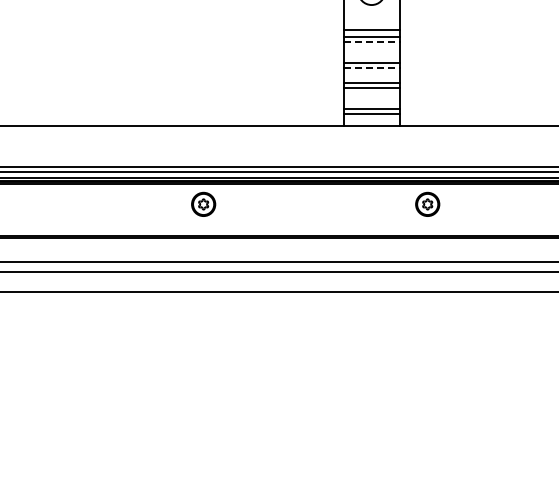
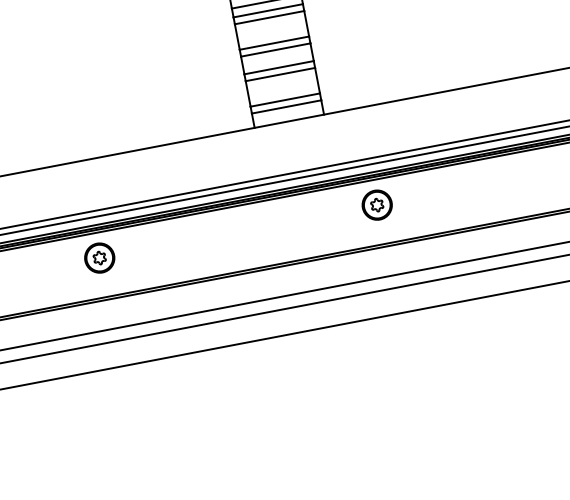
line: (372, 42) -> (270, 17), dashed -> solid
line: (372, 68) -> (276, 49), dashed -> solid

